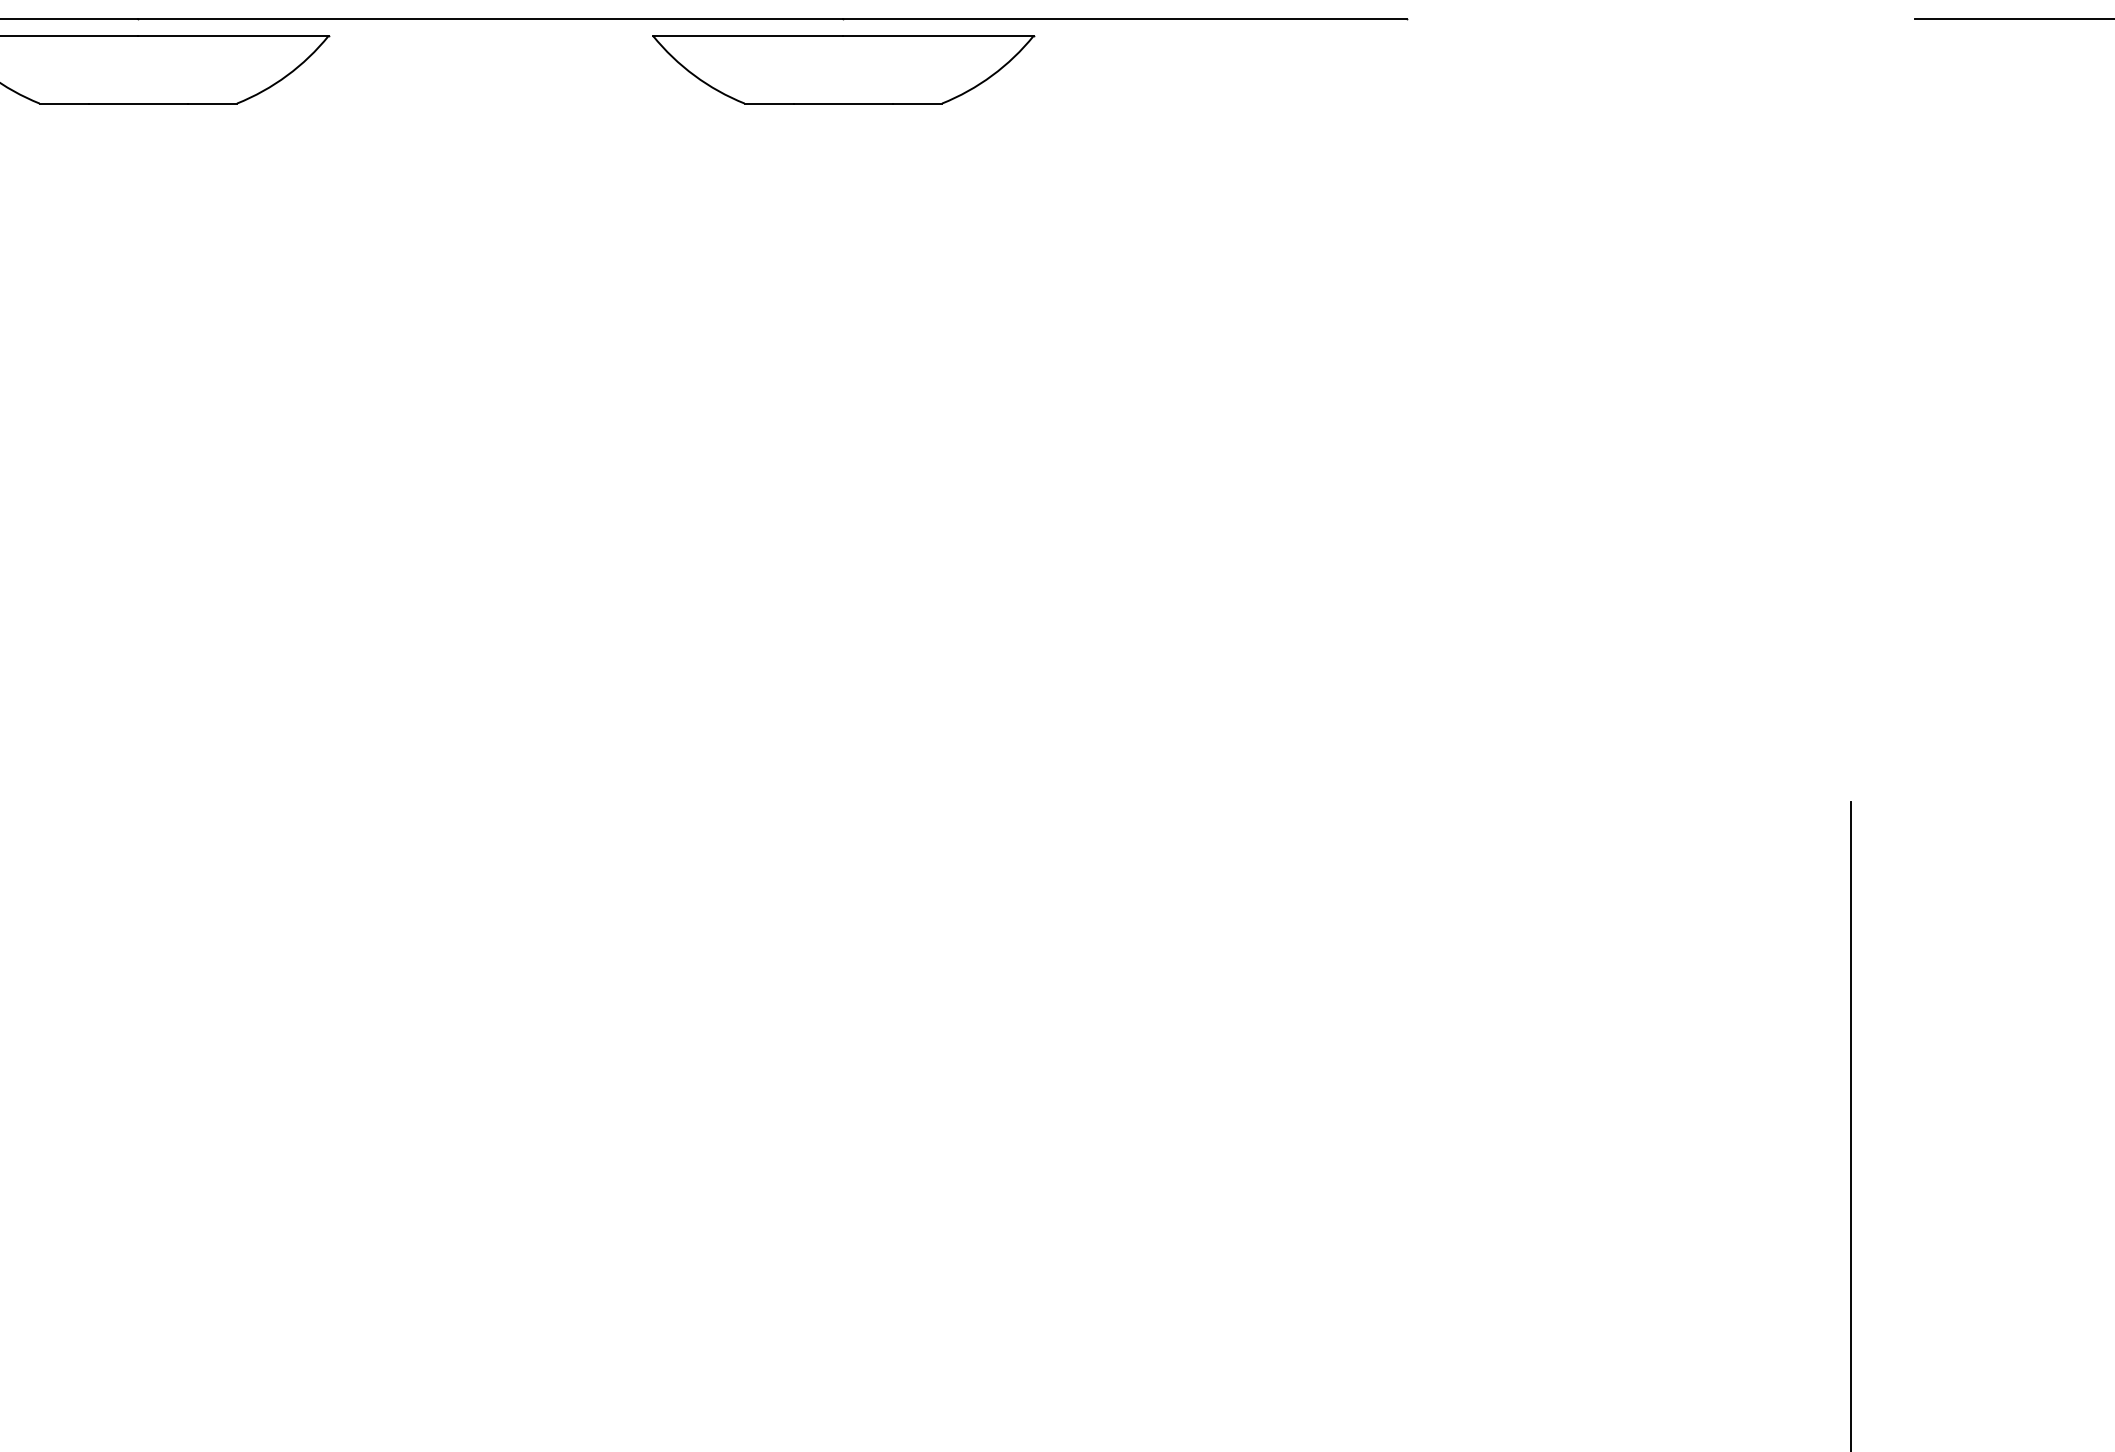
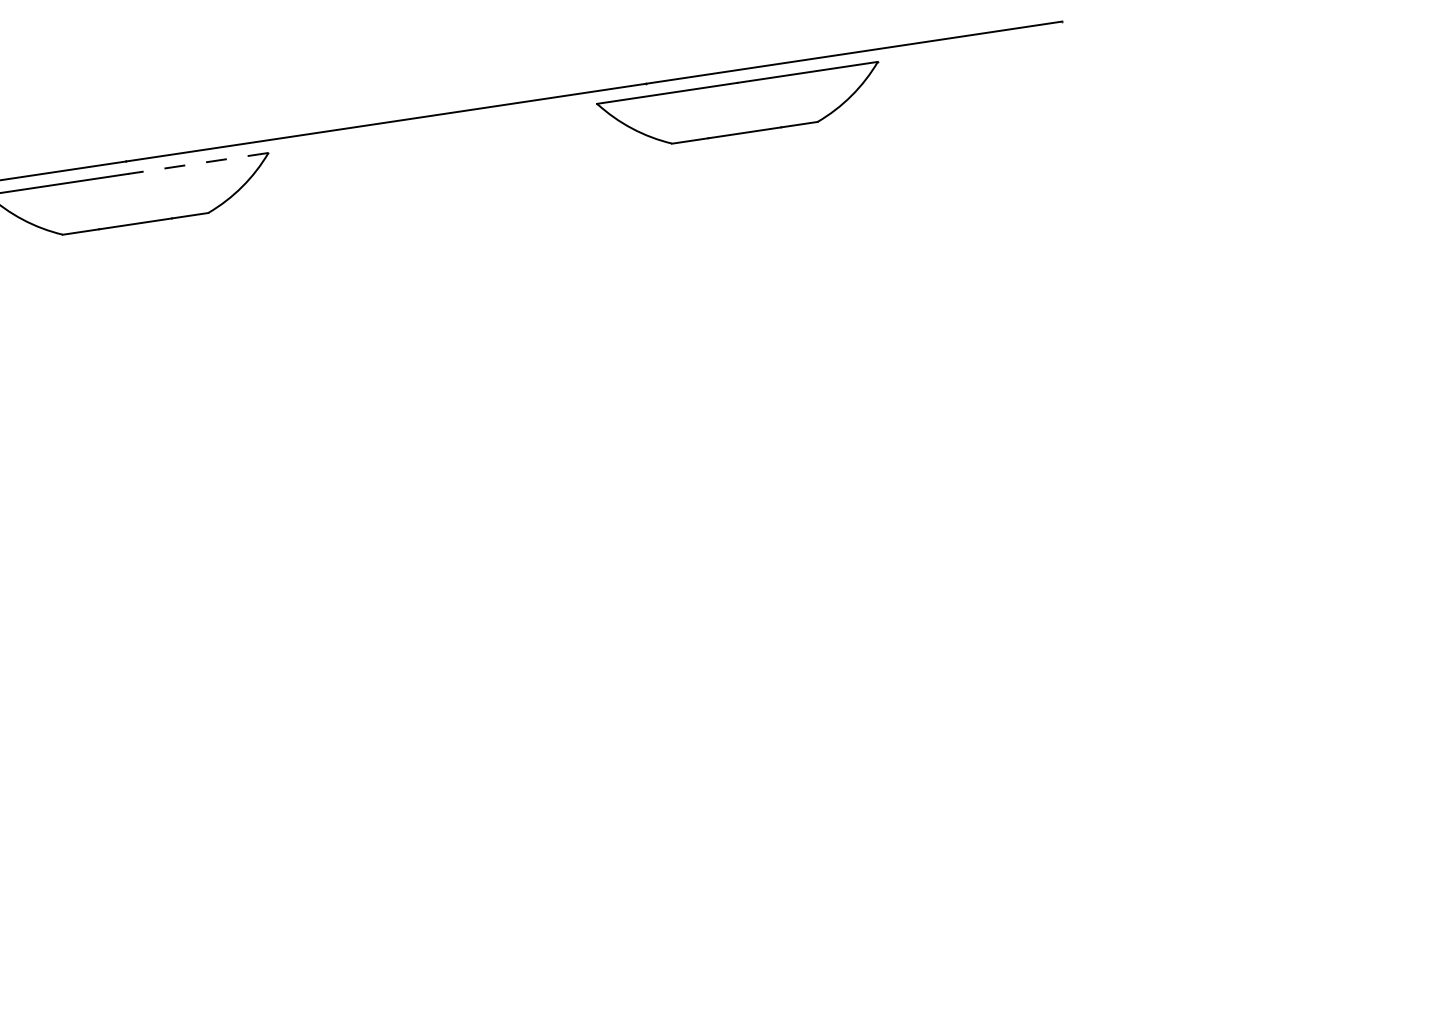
line: (232, 35) -> (197, 163), solid -> dashed
part: (843, 69) -> (741, 107), moved

